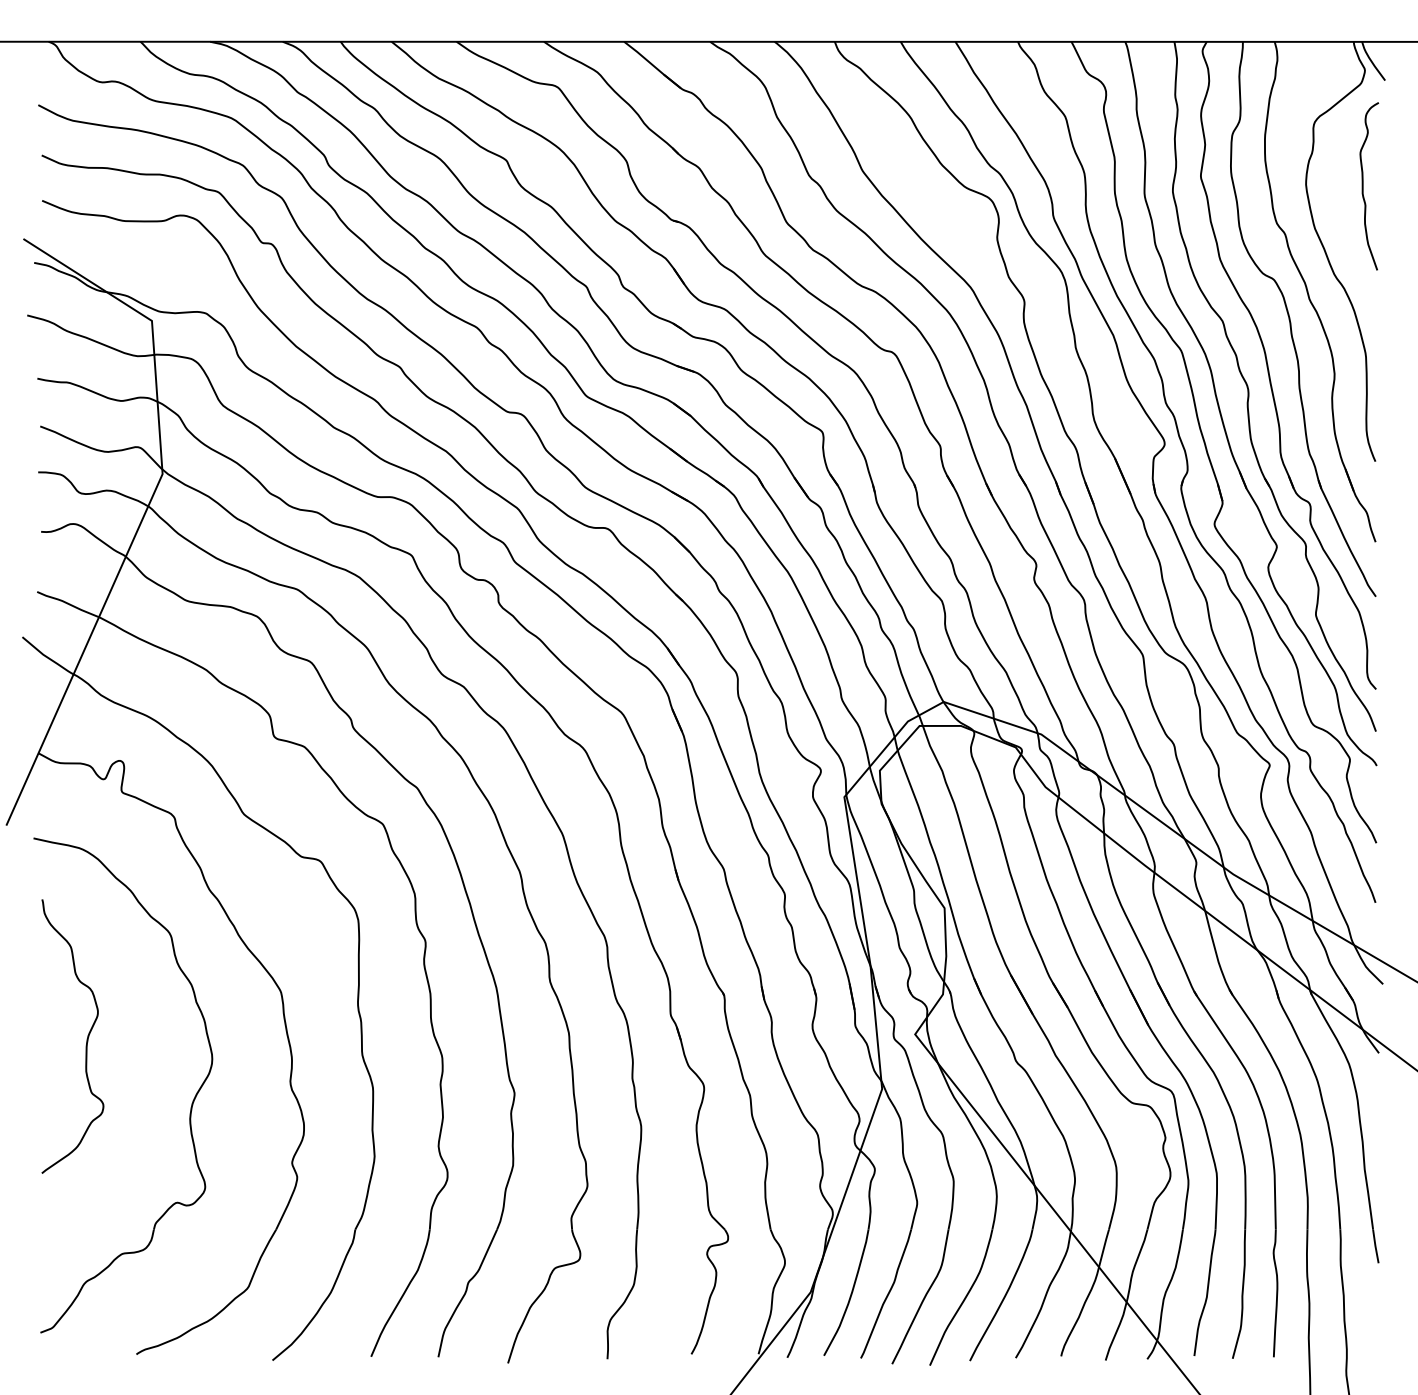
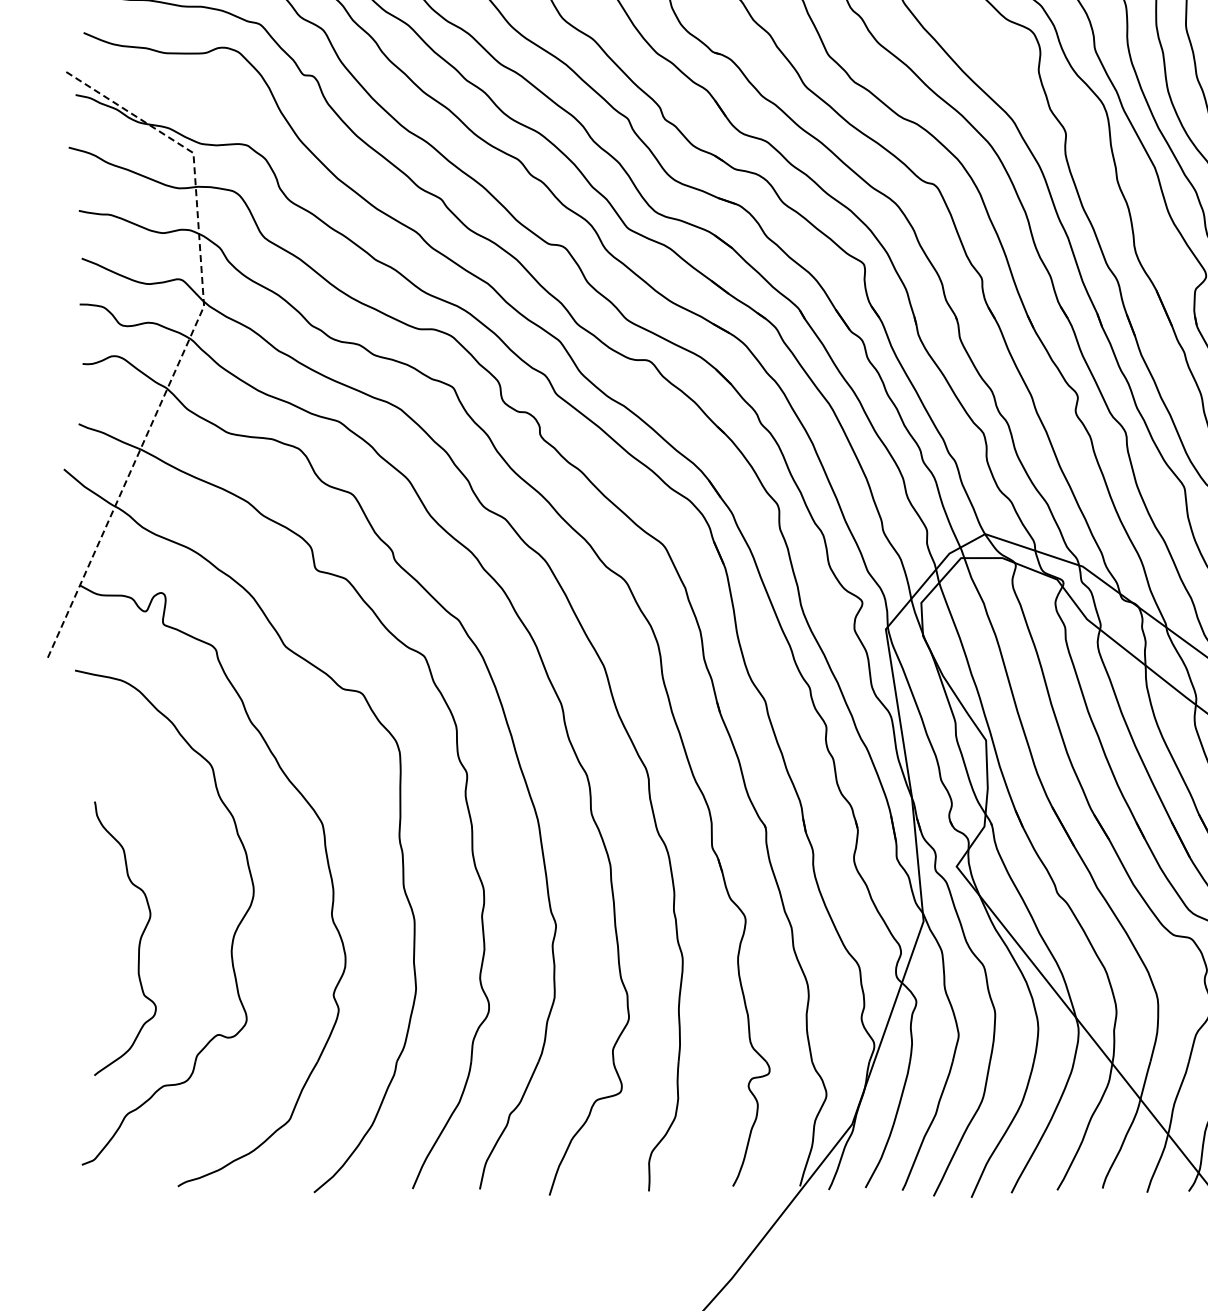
line: (147, 508) -> (188, 340), solid -> dashed
curve: (86, 1039) -> (138, 941), moved

